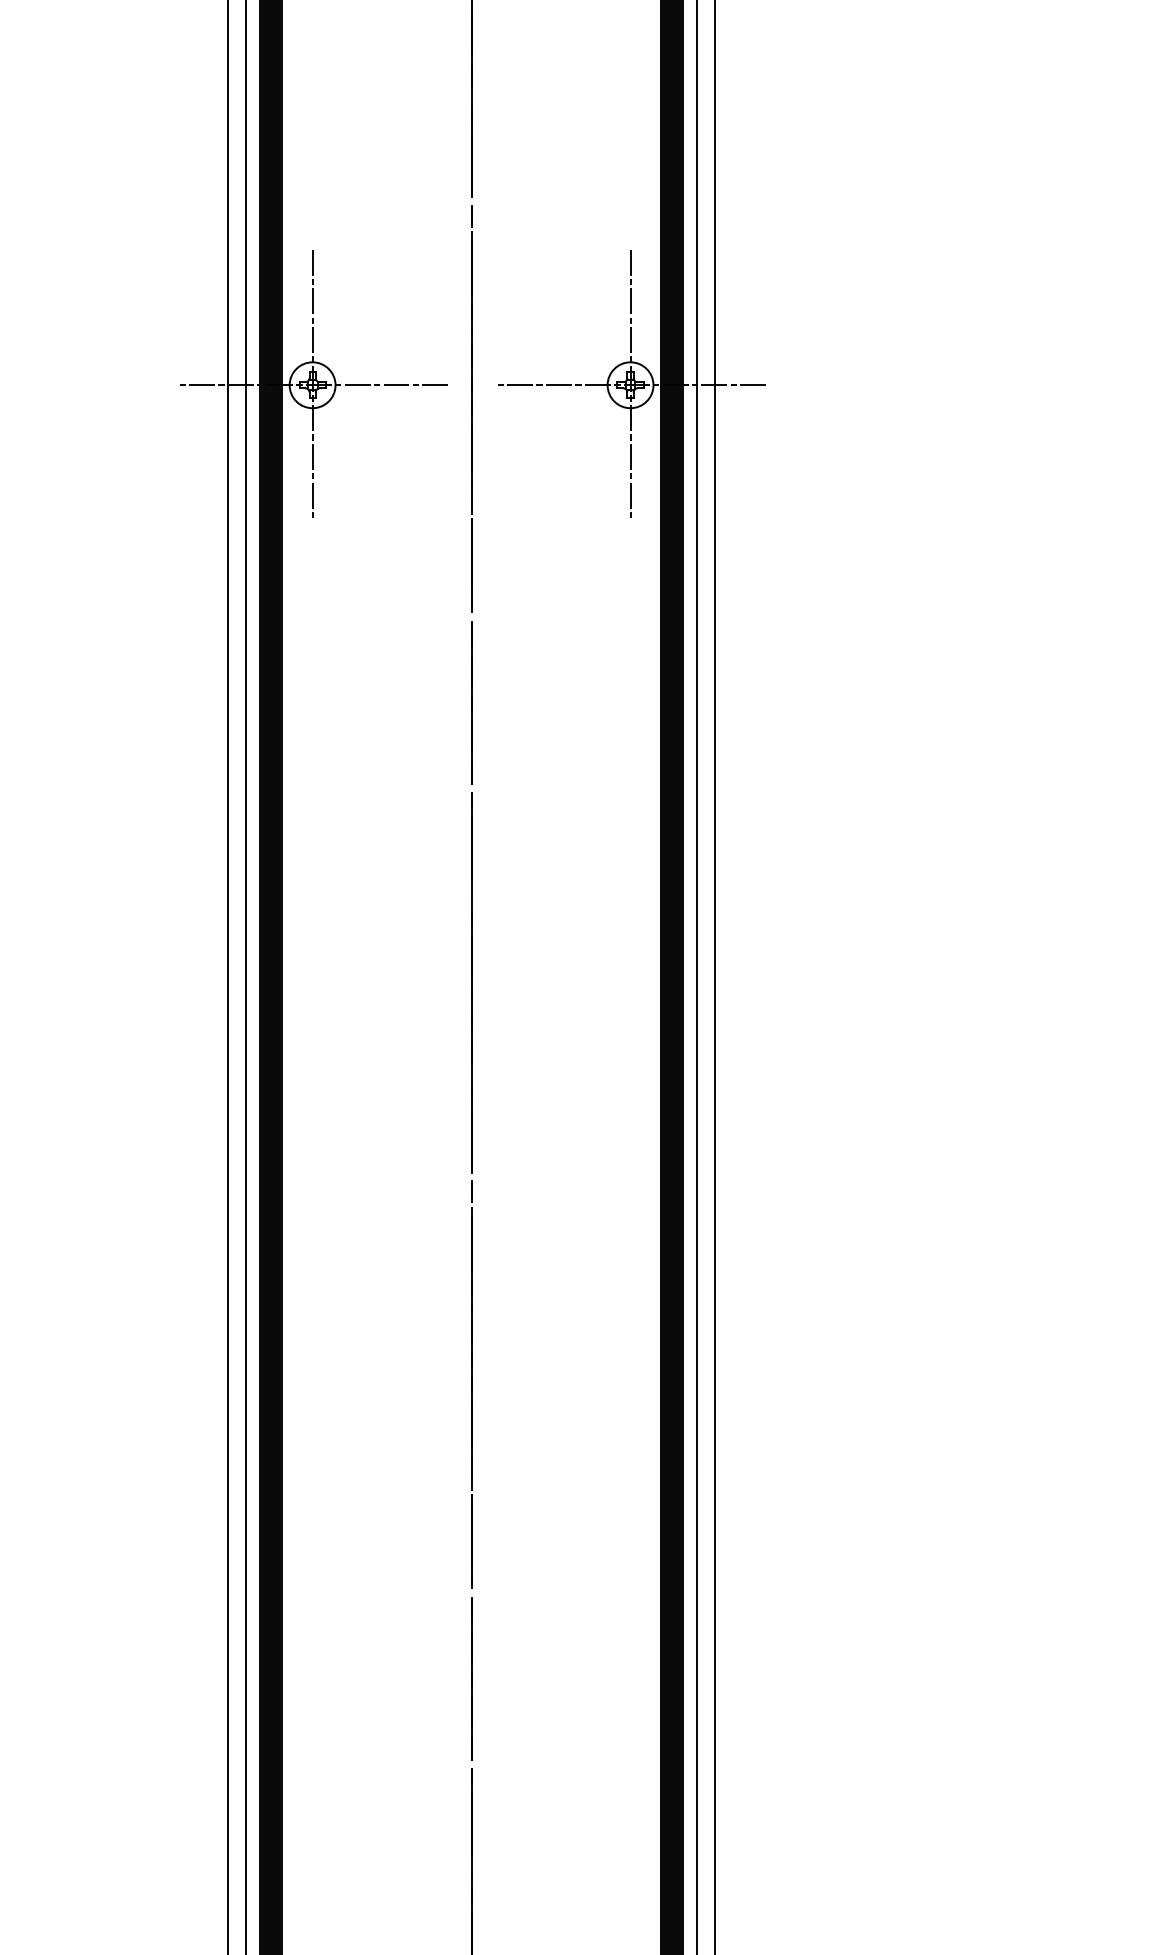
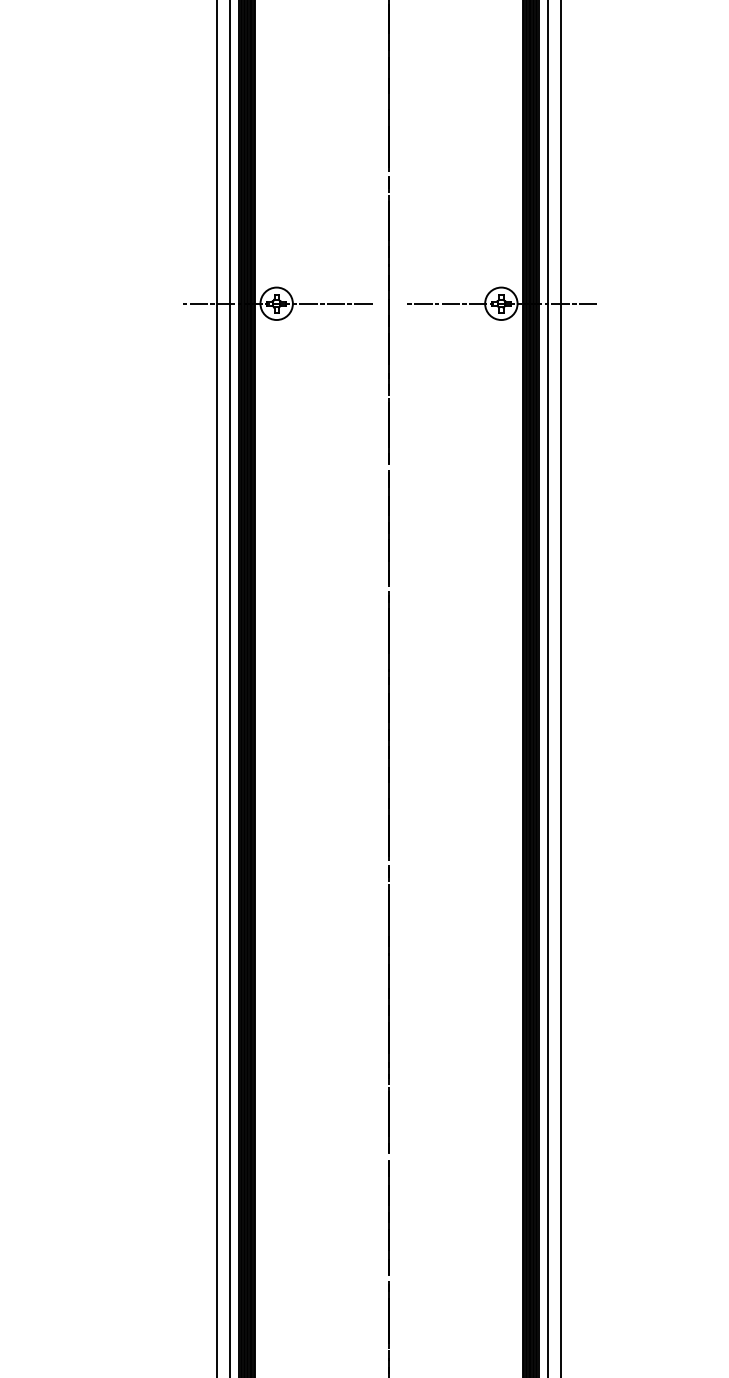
line: (312, 384) -> (276, 303), removed
line: (630, 384) -> (501, 303), removed

